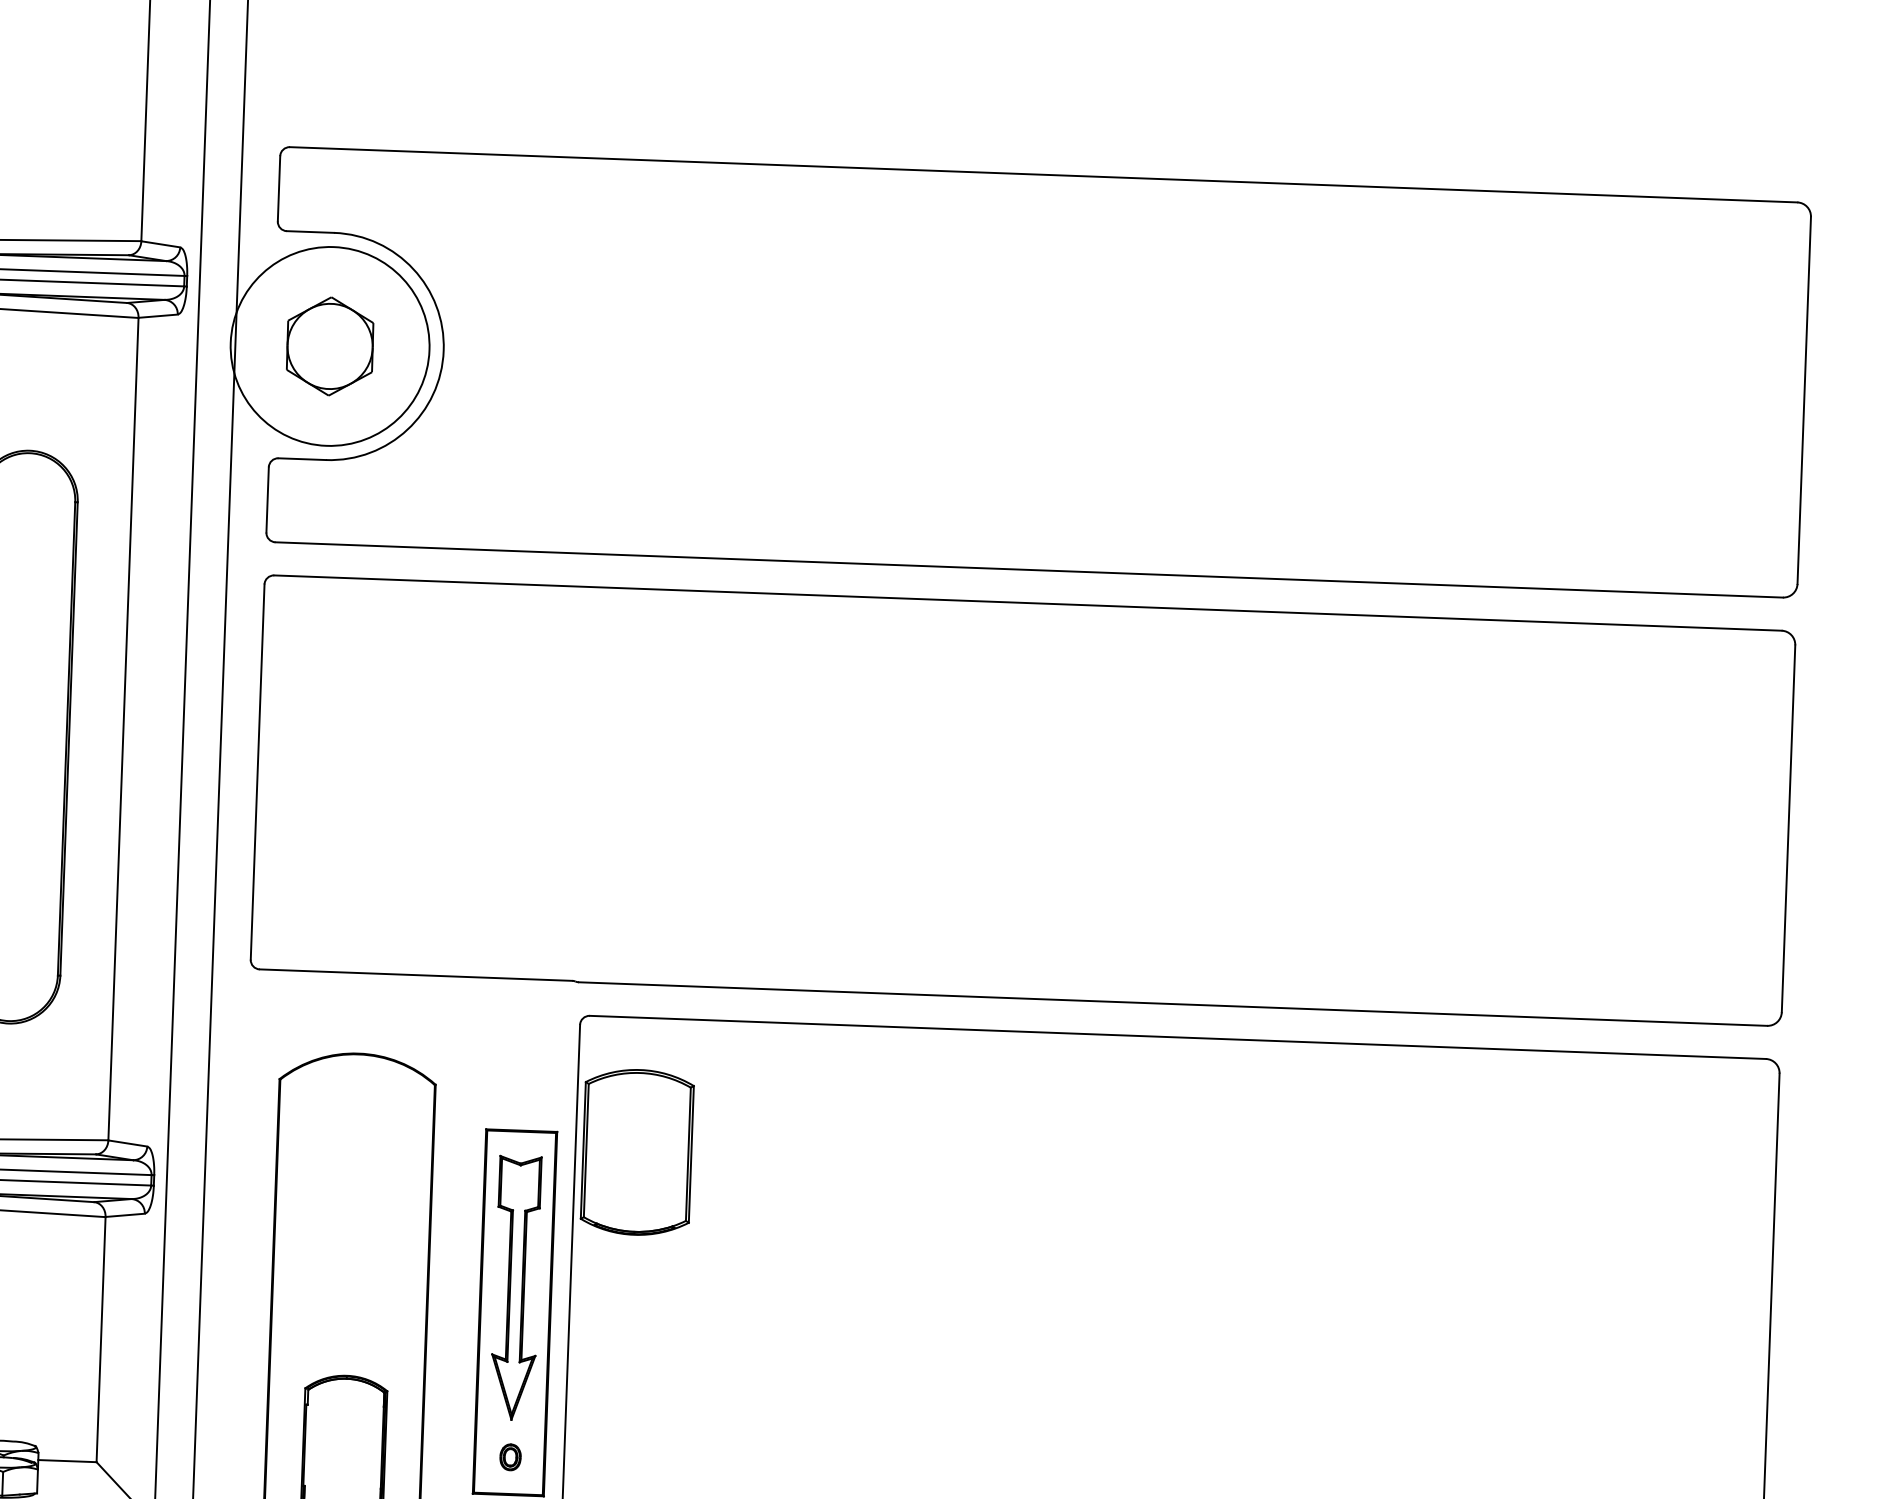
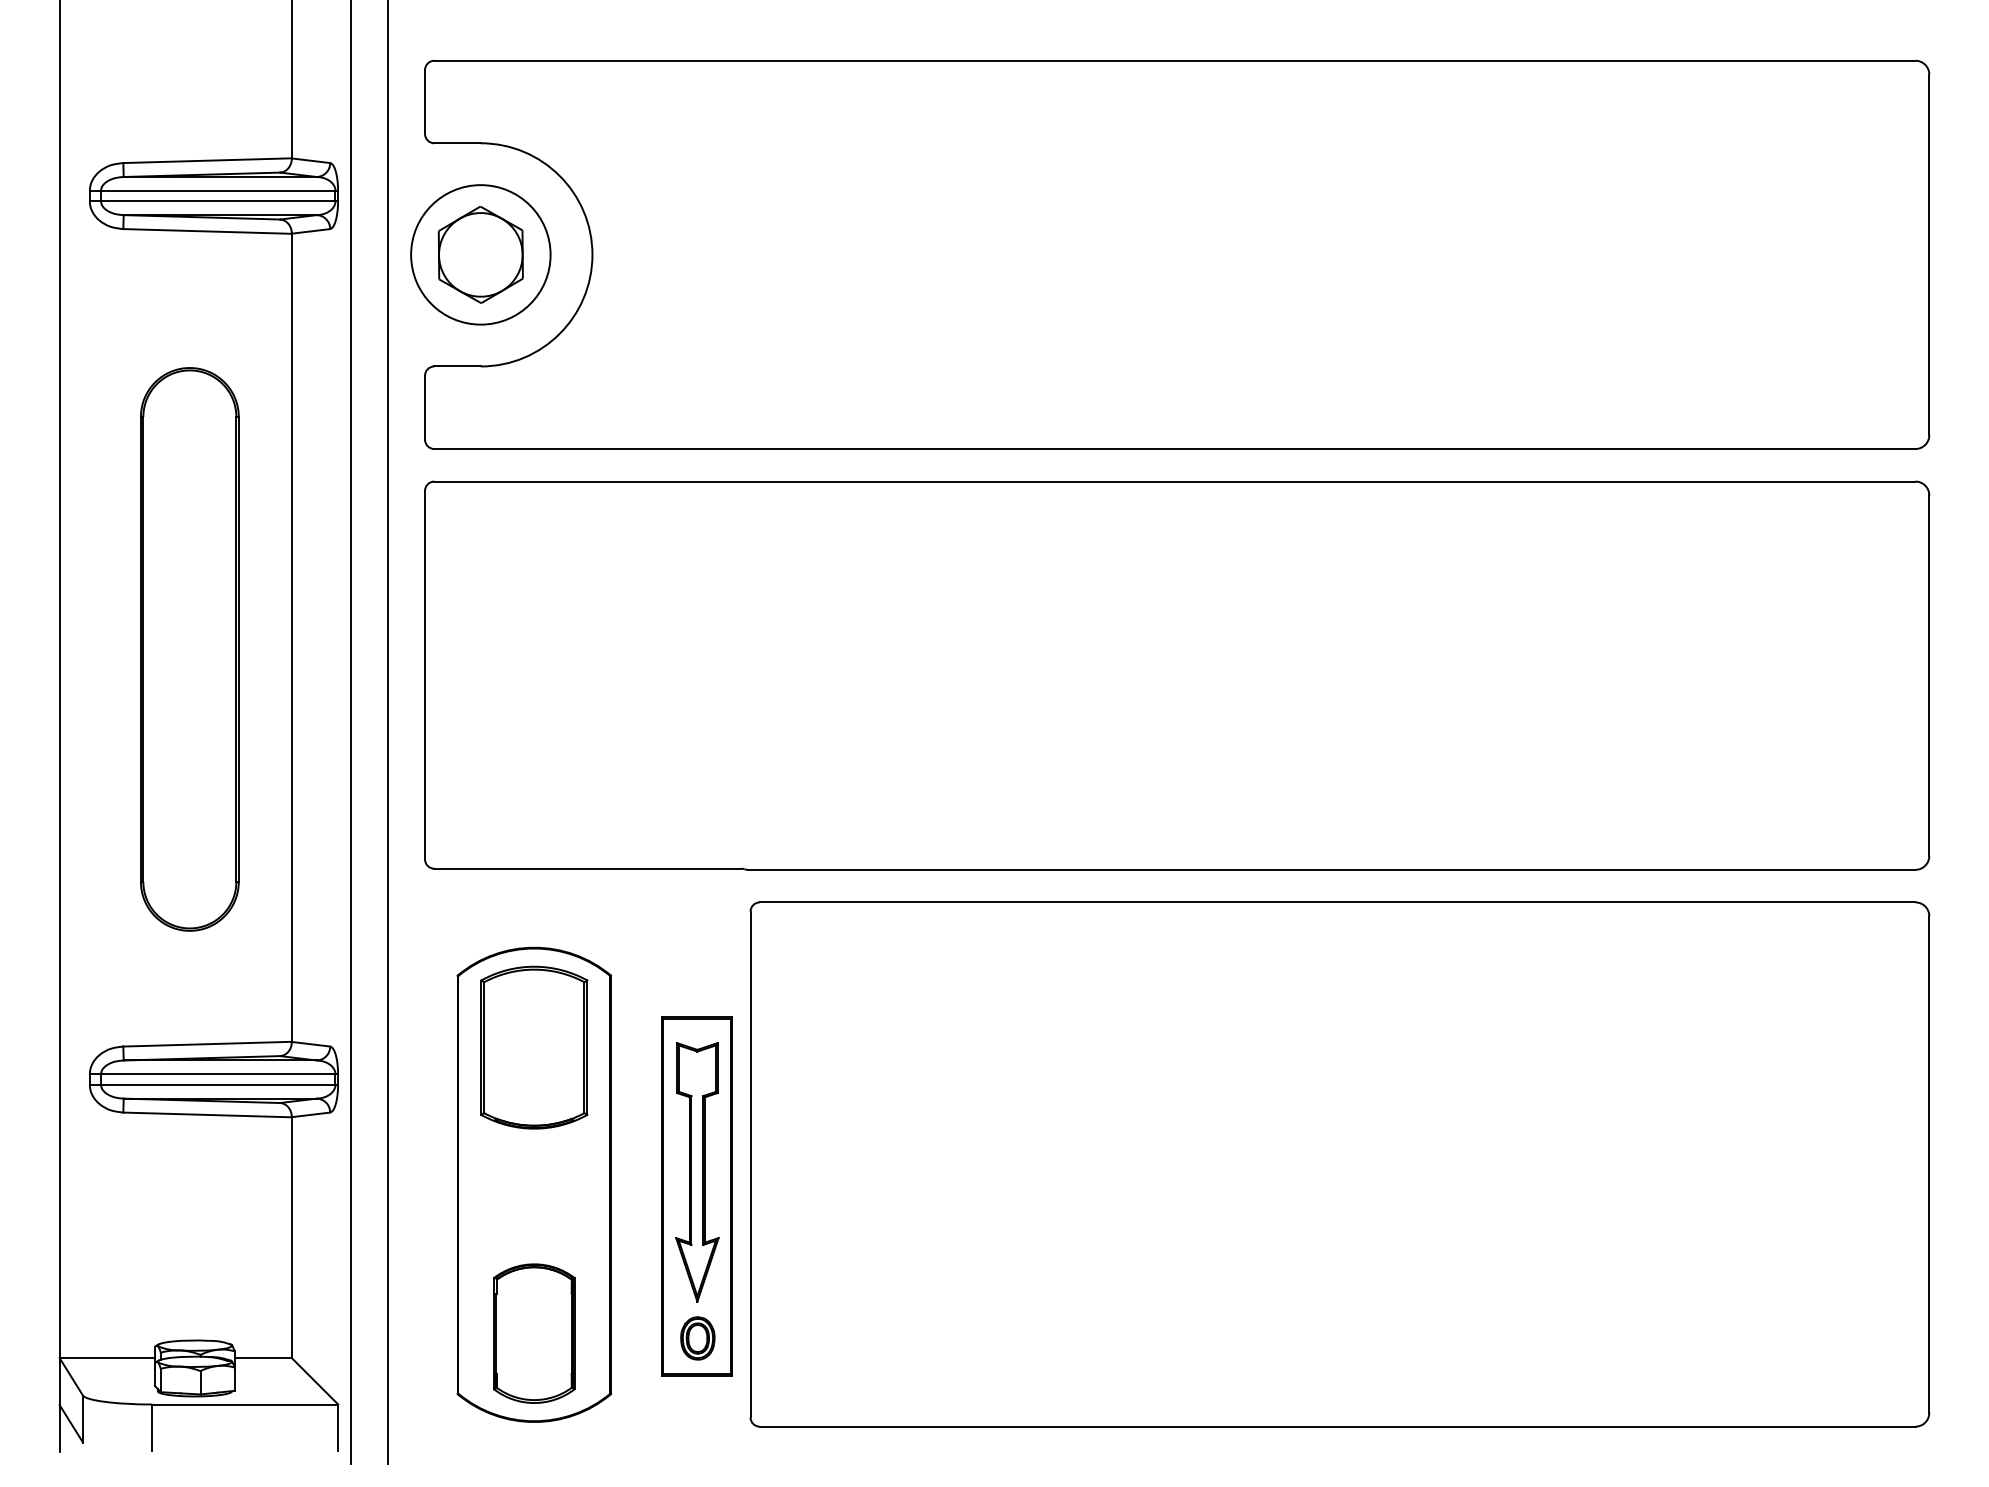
circle: (329, 346) -> (480, 254), size x0.71
part: (637, 1152) -> (534, 1047), moved
part: (510, 1457) -> (697, 1338), size x1.67

